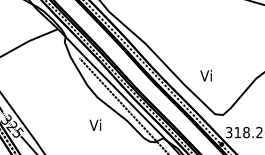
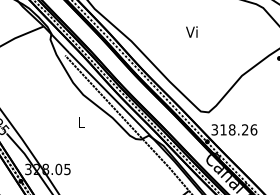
text: (205, 75) -> (191, 31), moved
text: (94, 125) -> (80, 122), Vi -> L

